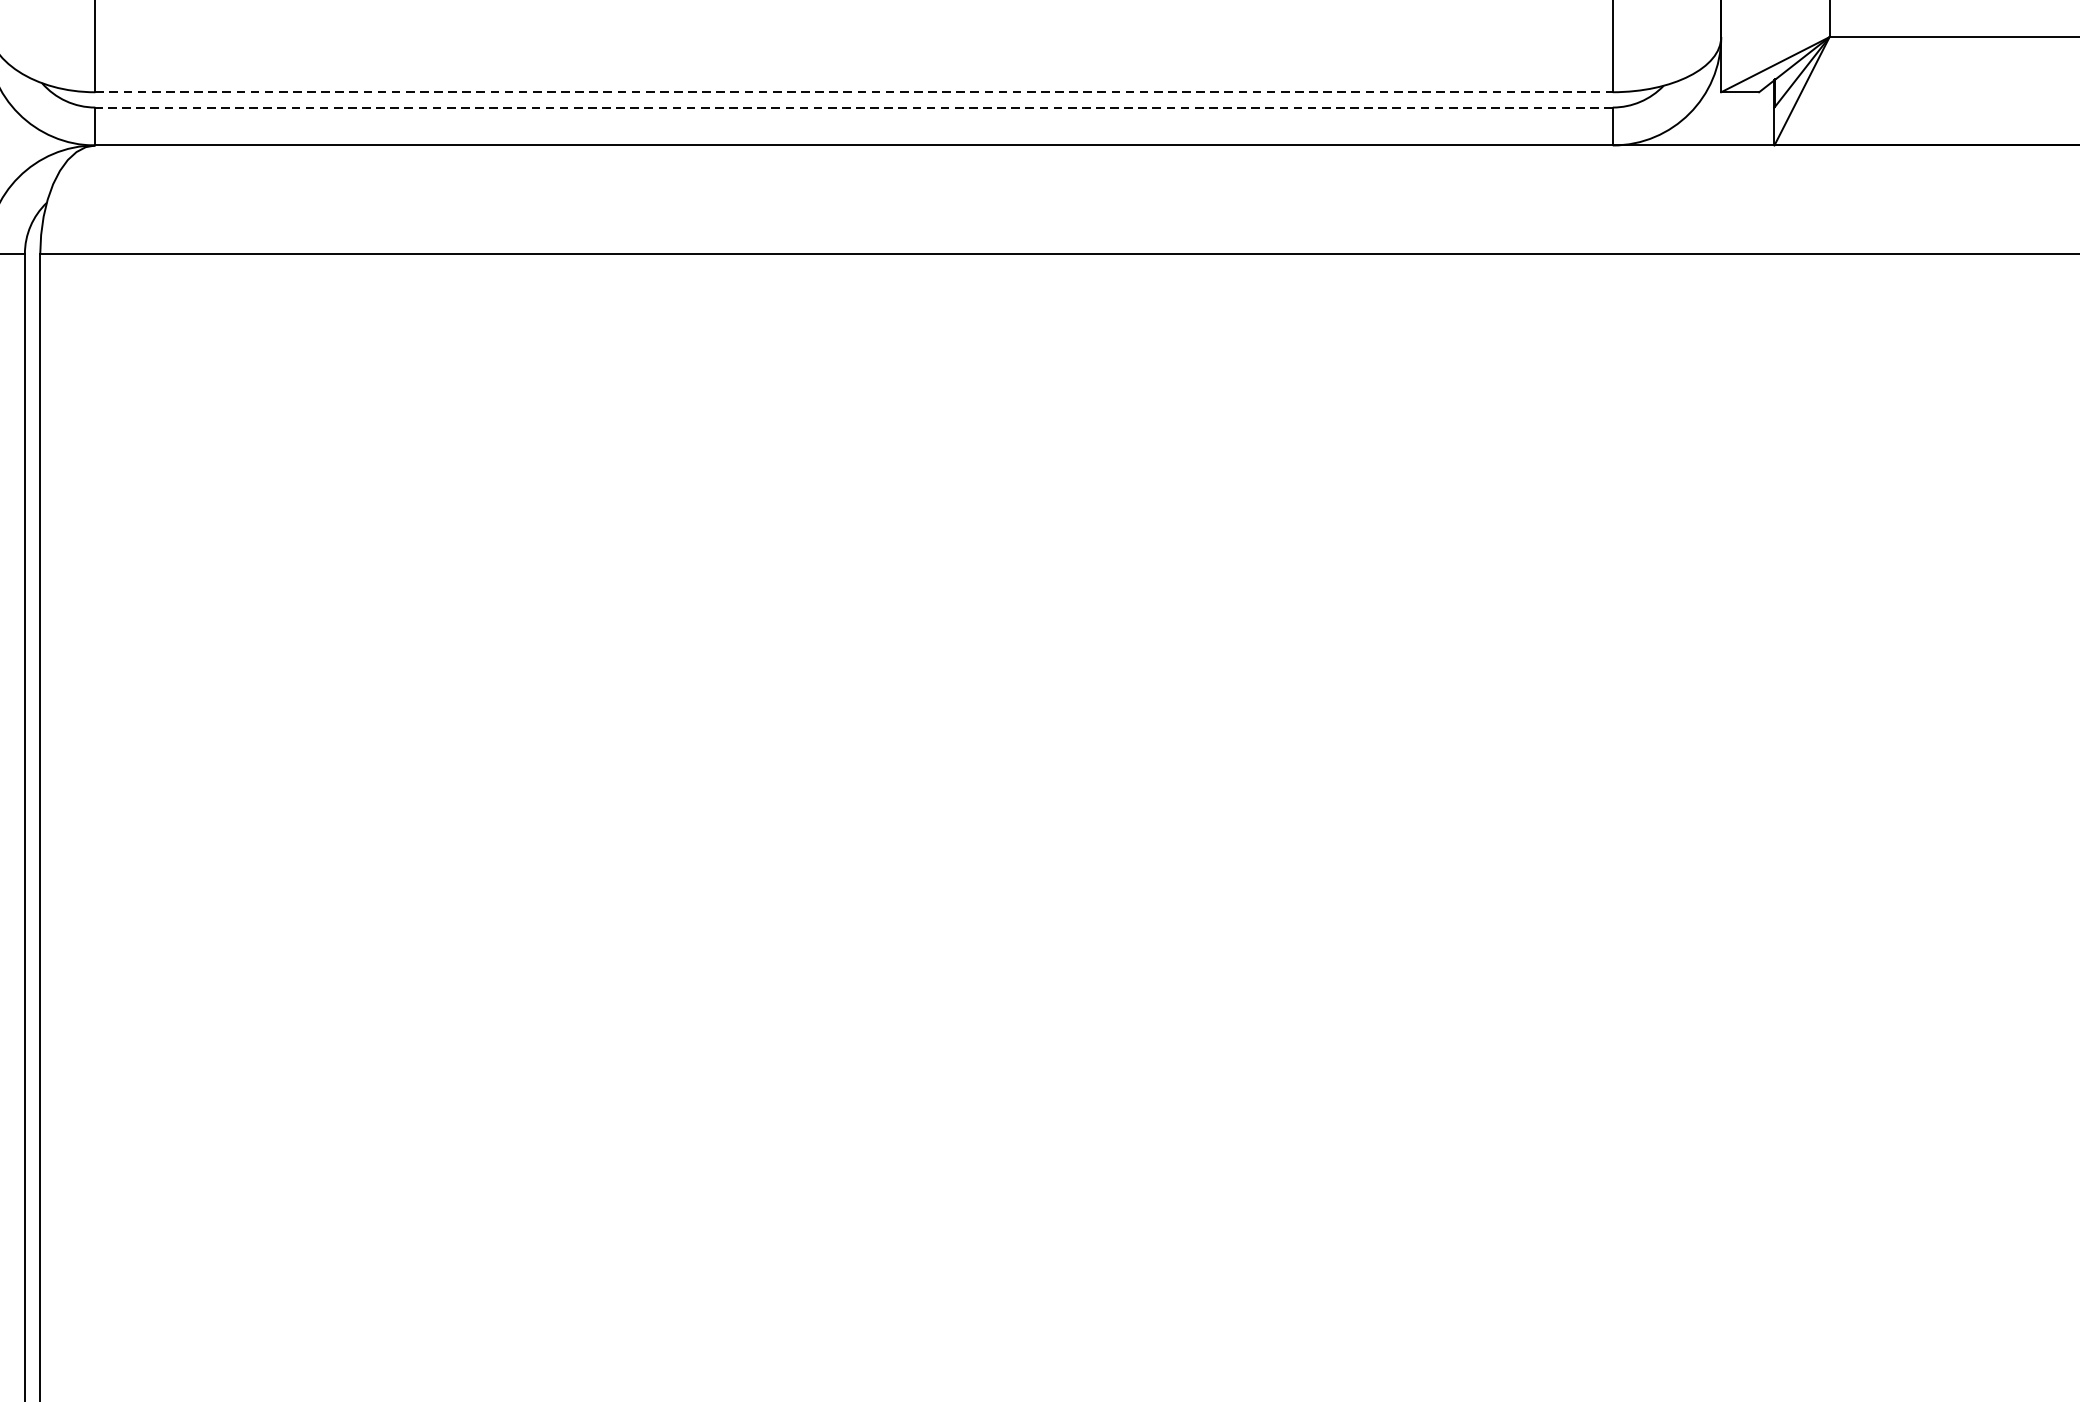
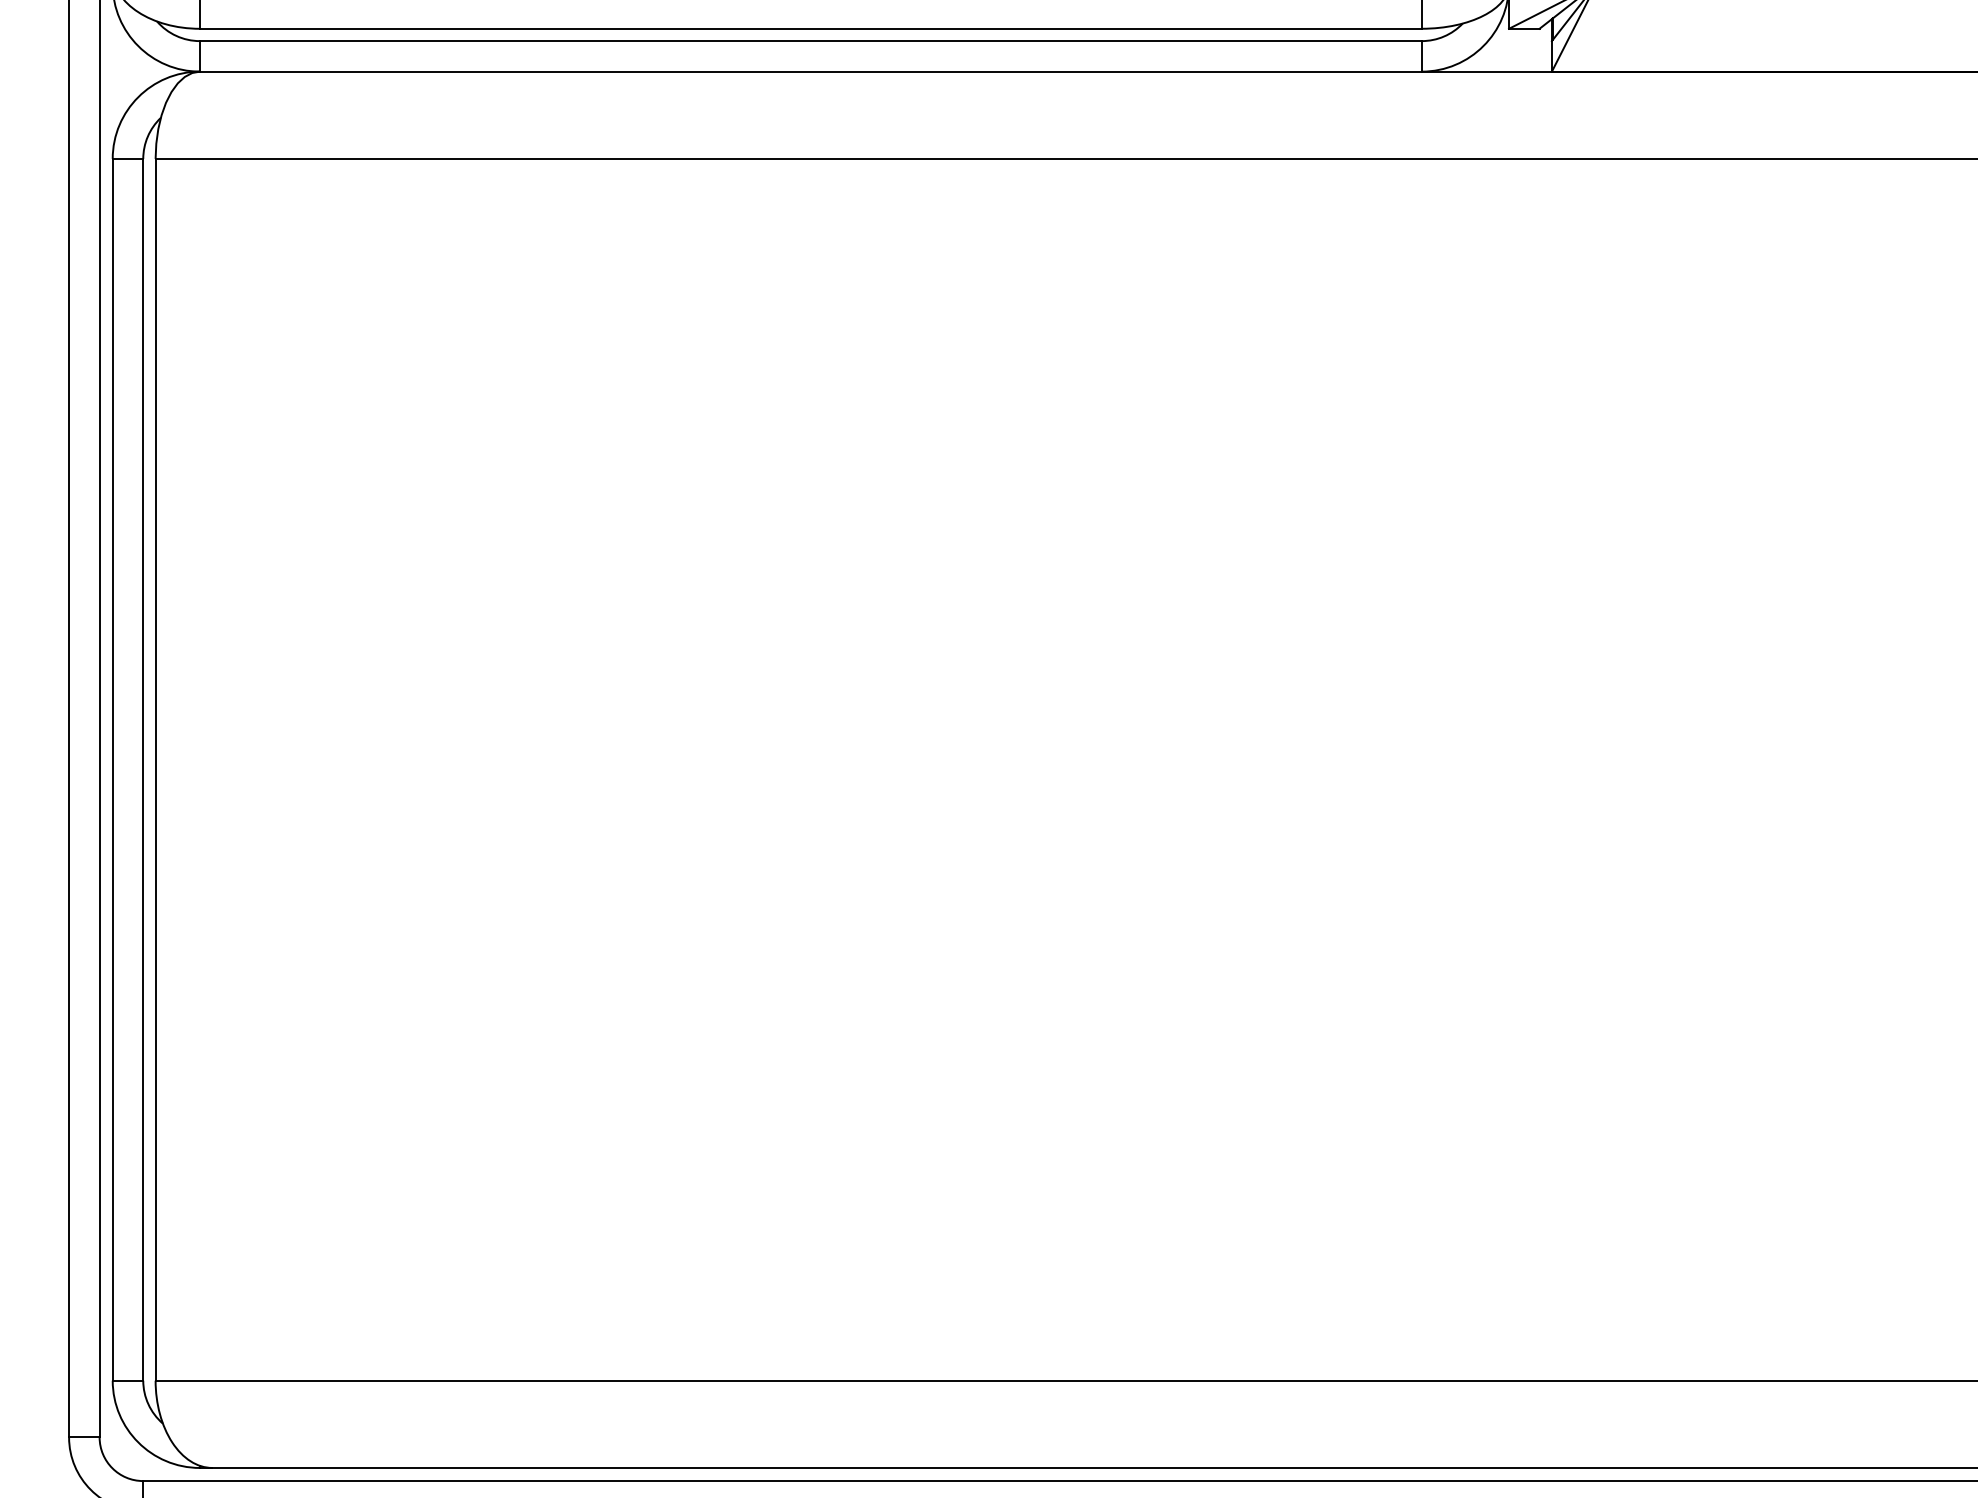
line: (853, 91) -> (810, 28), dashed -> solid
line: (853, 108) -> (810, 41), dashed -> solid

